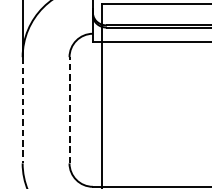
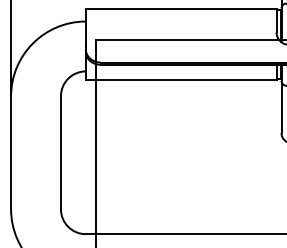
line: (23, 110) -> (11, 153), dashed -> solid
line: (69, 110) -> (60, 152), dashed -> solid

